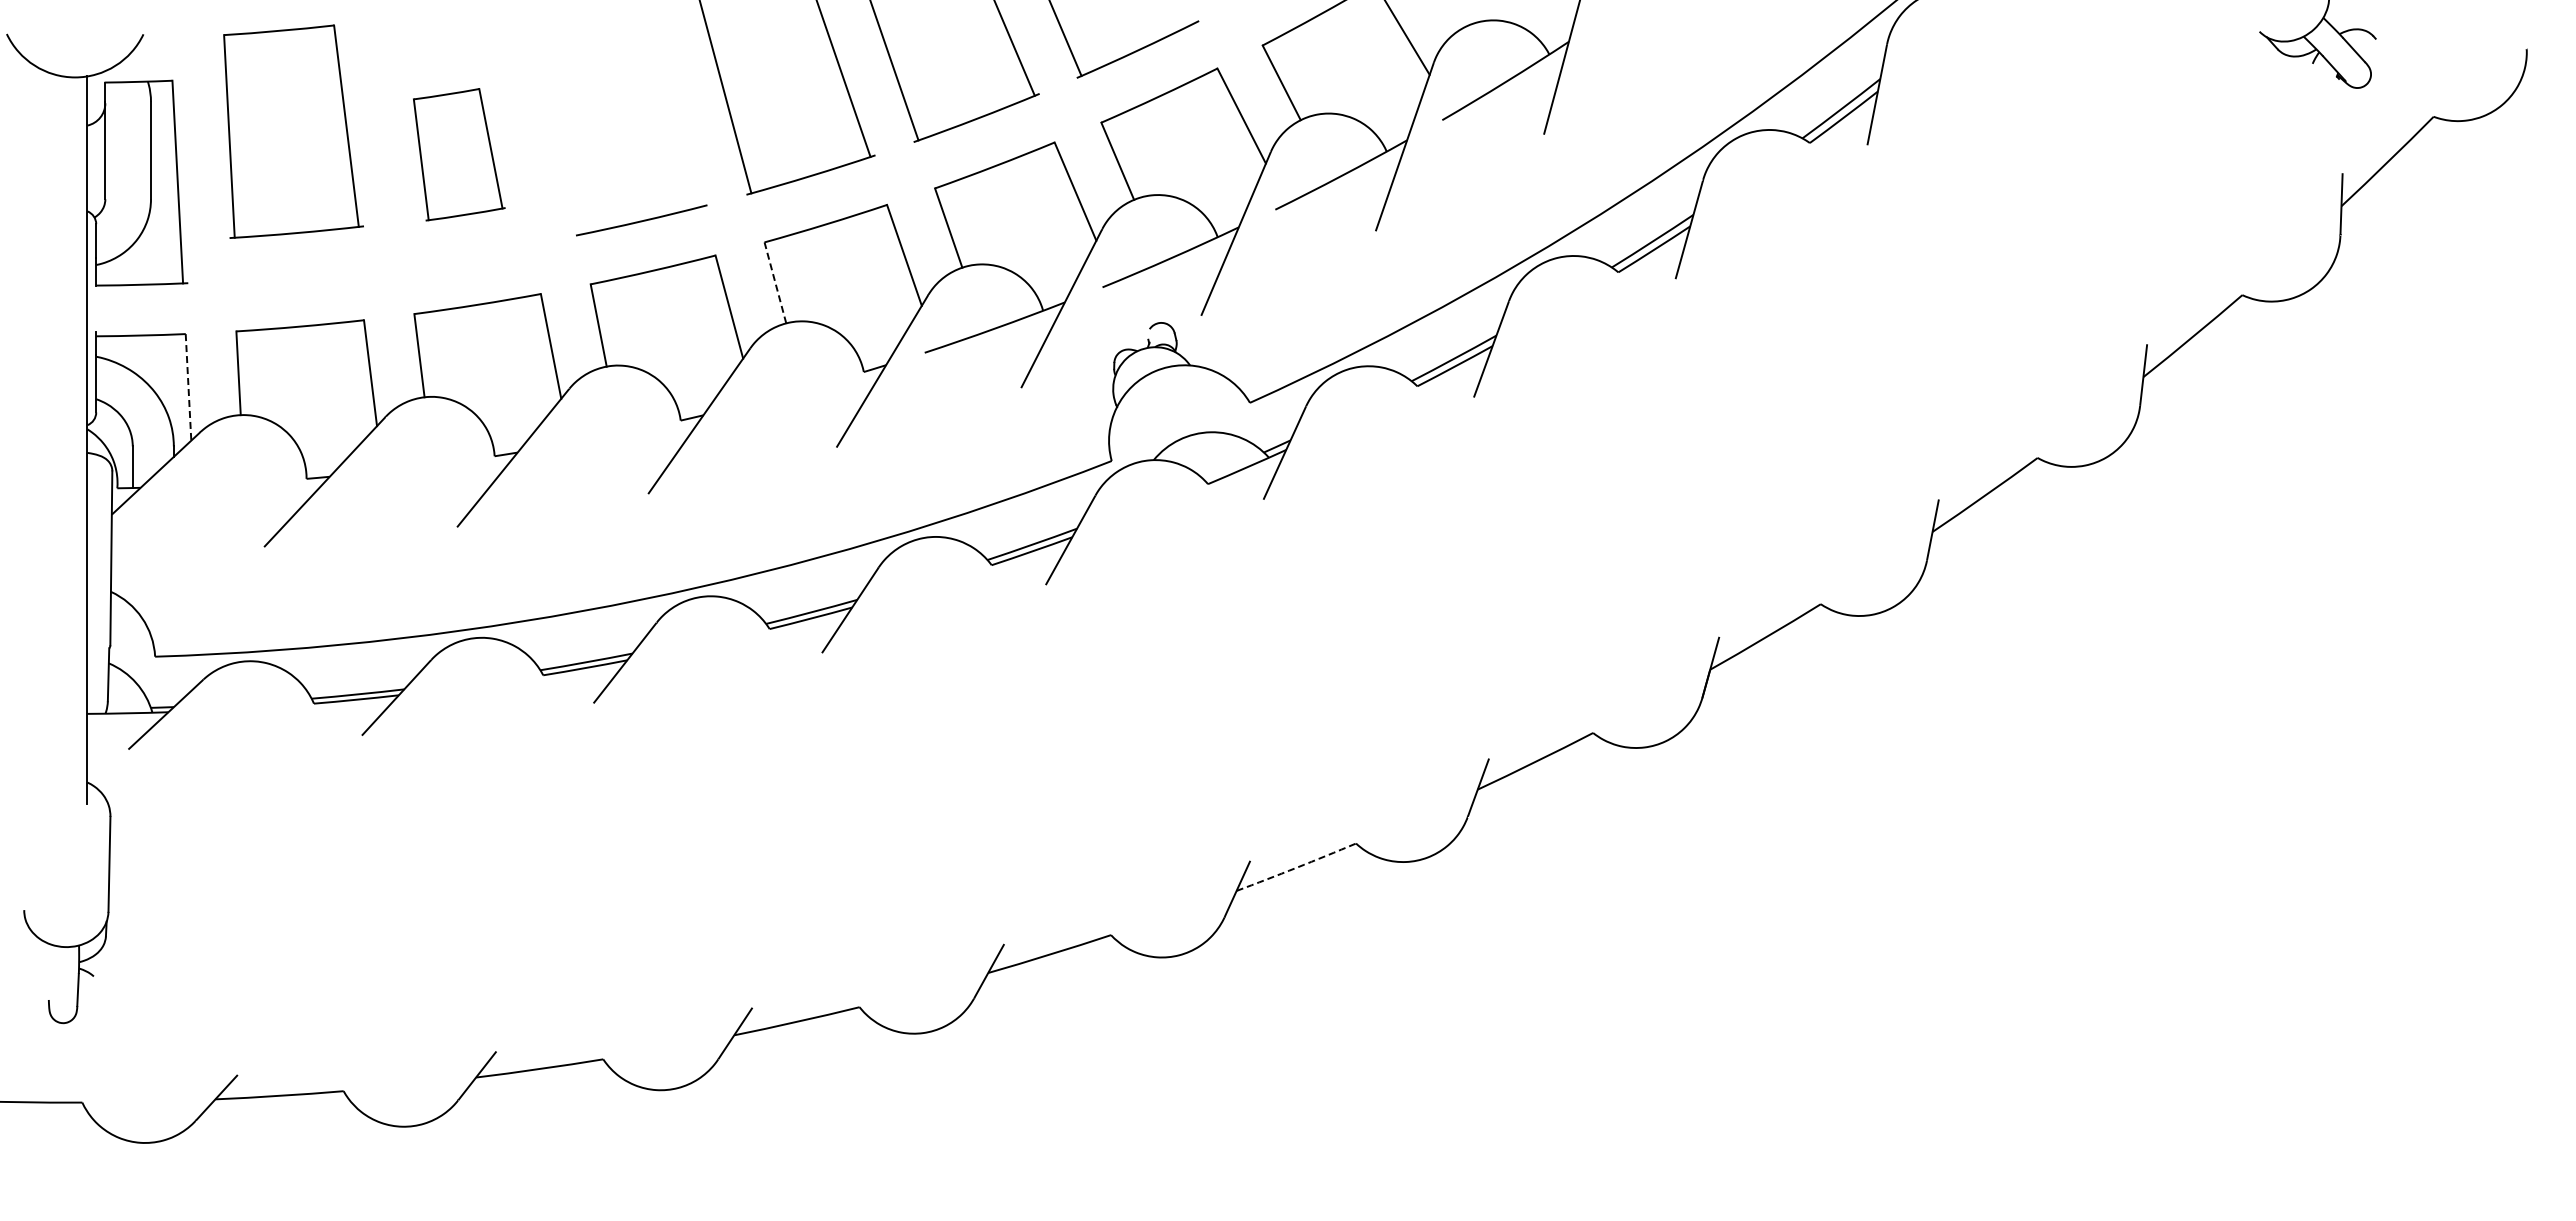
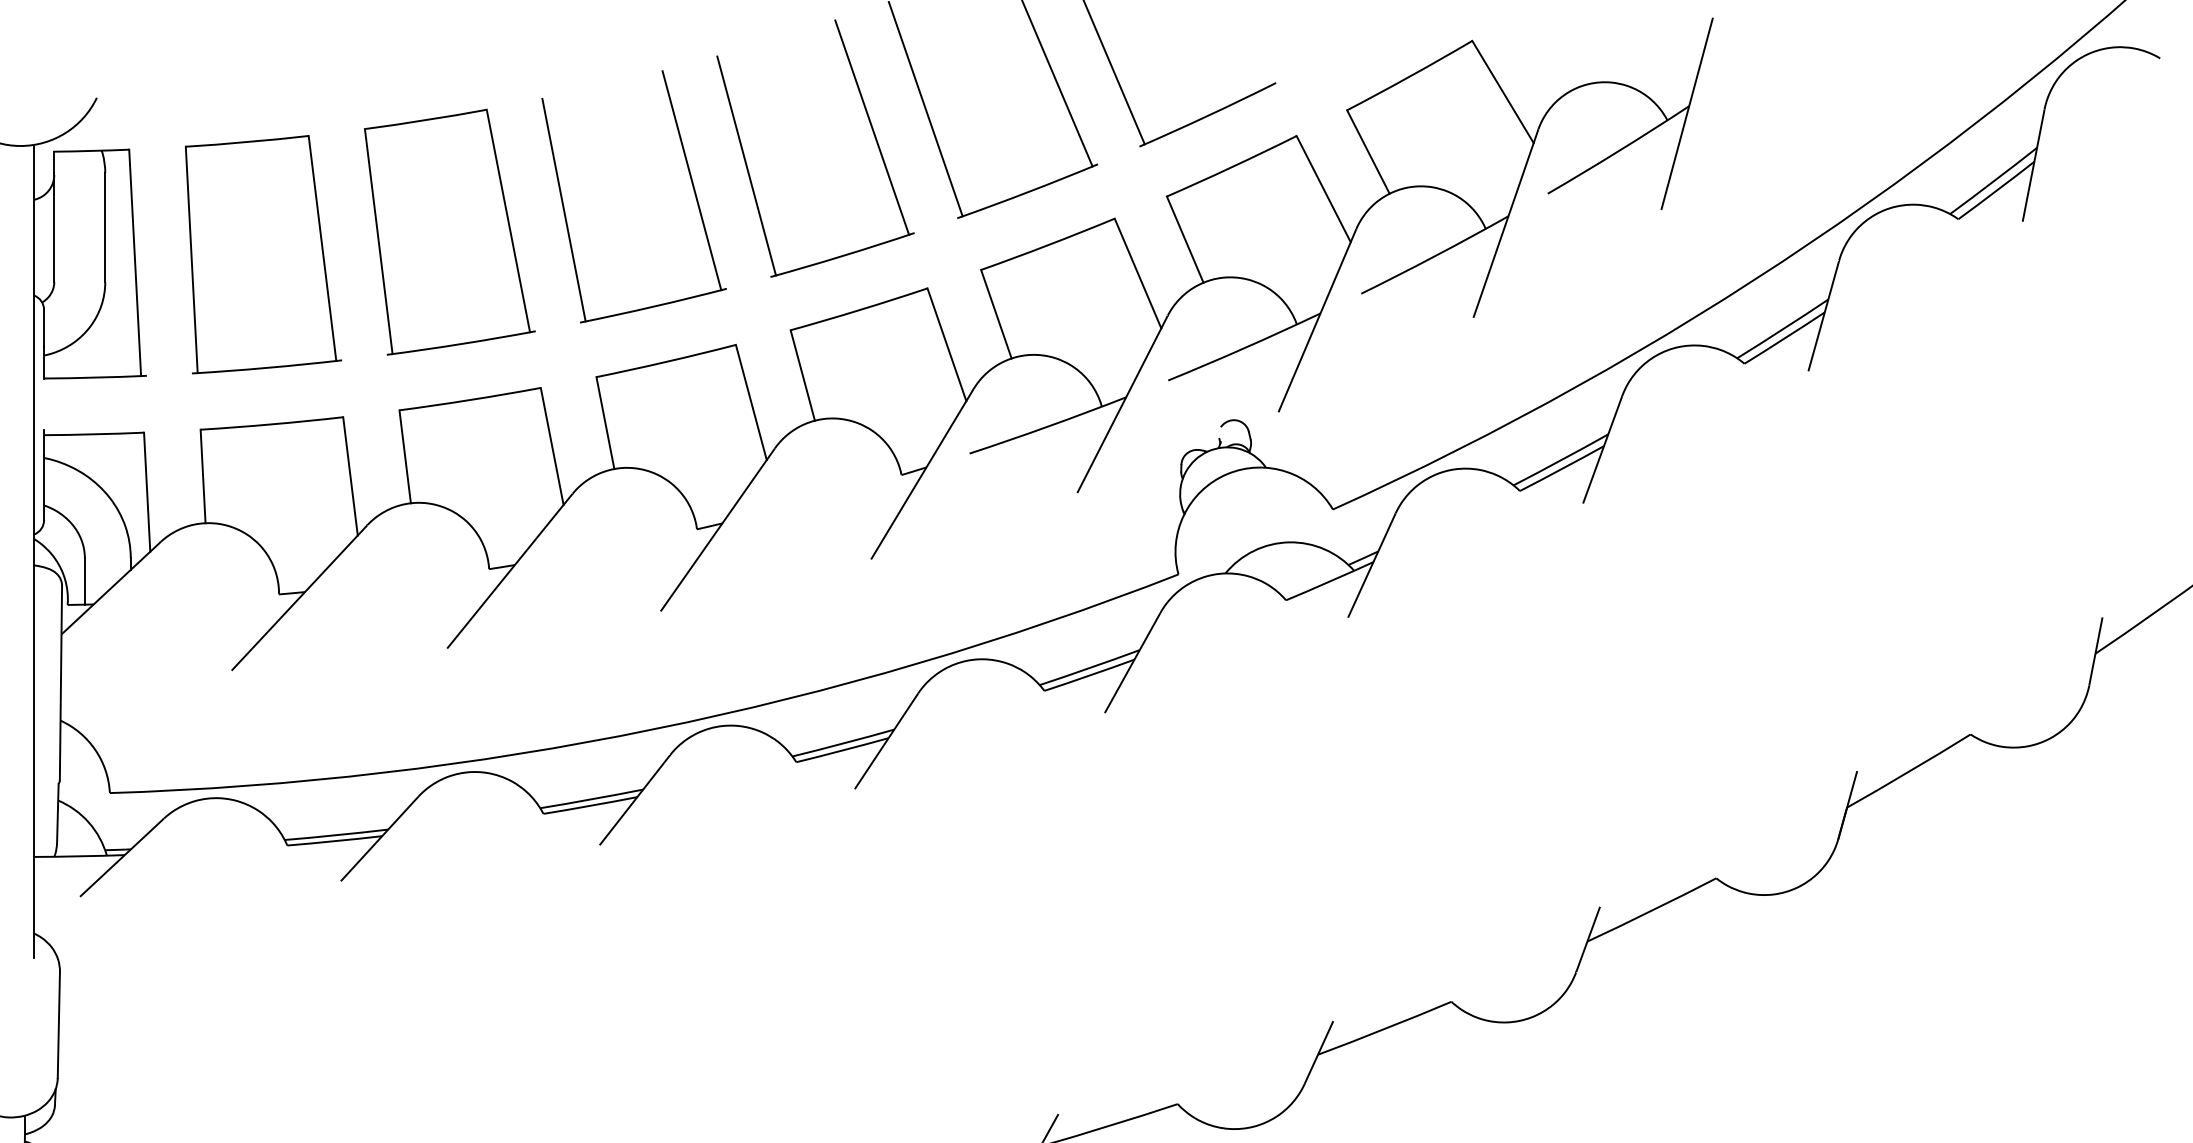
line: (675, 108) -> (691, 180), added
part: (293, 131) -> (263, 254), moved
line: (561, 134) -> (563, 209), added
part: (459, 154) -> (449, 232), size x1.67
line: (775, 282) -> (802, 375), dashed -> solid
line: (188, 387) -> (147, 492), dashed -> solid
arc: (1296, 867) -> (1384, 1028), dashed -> solid

